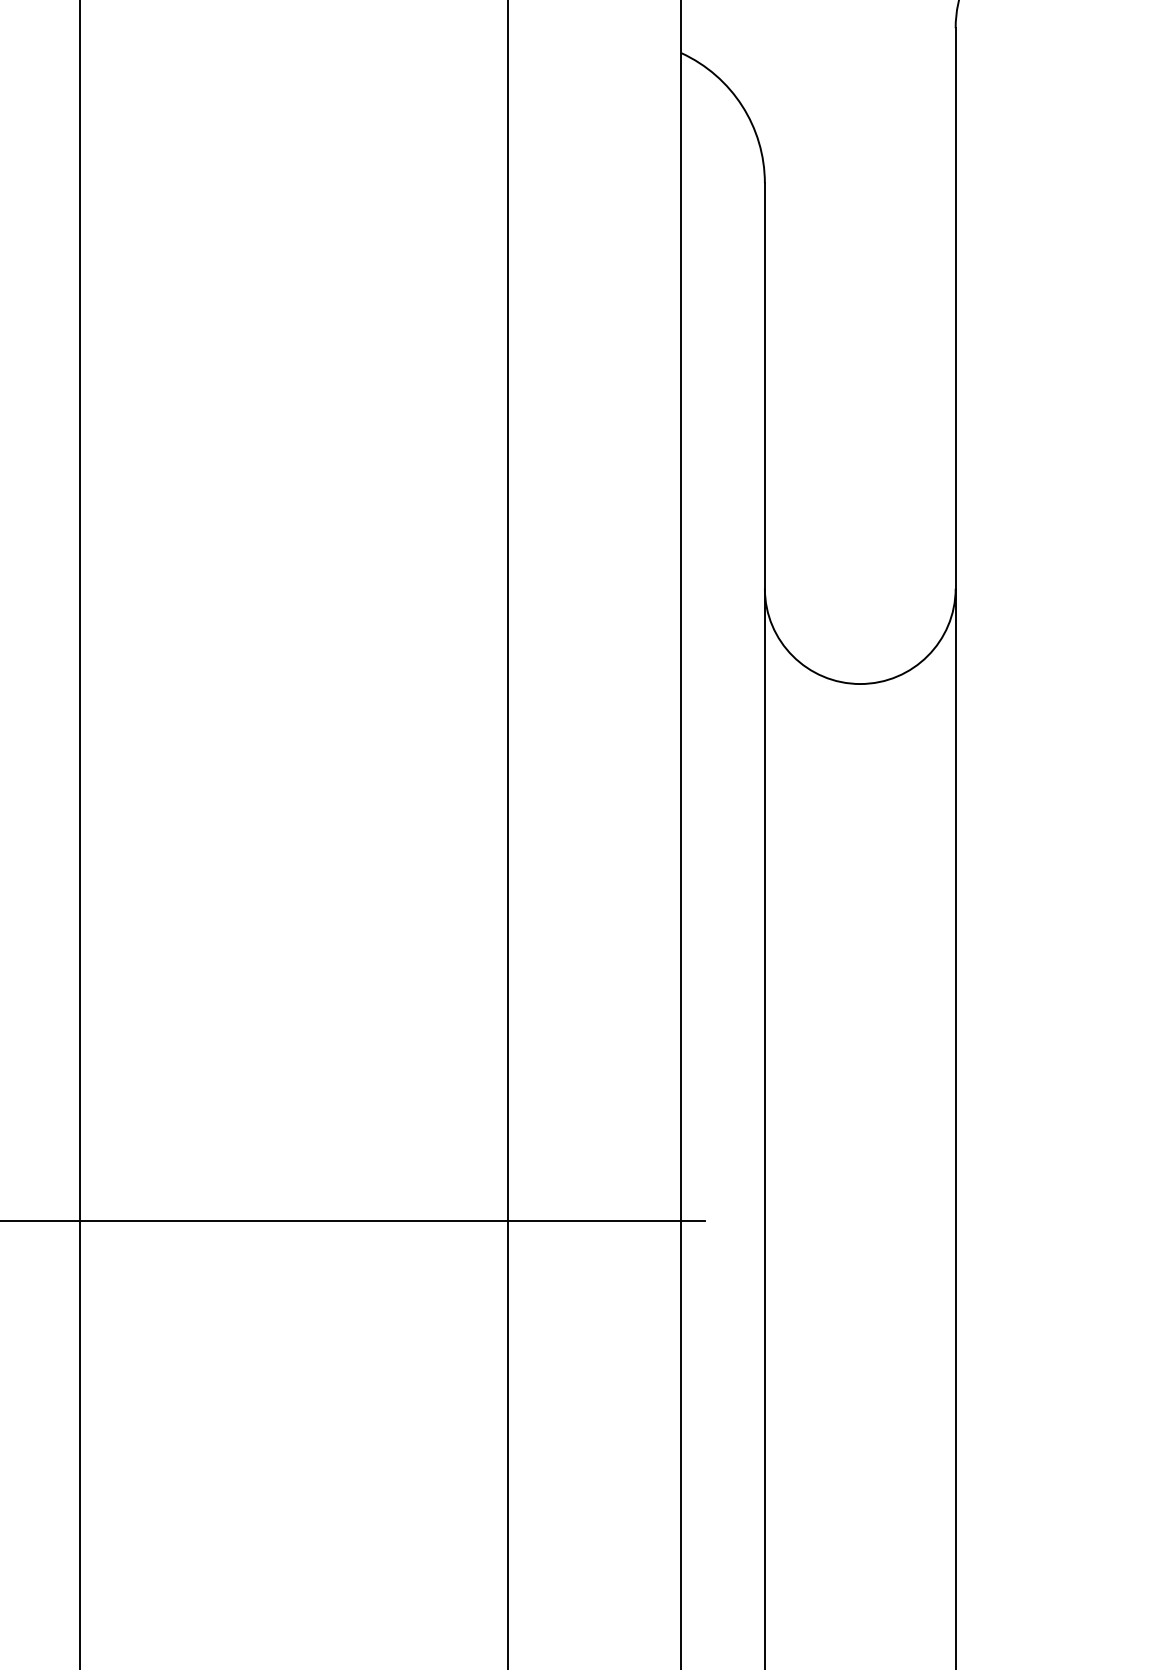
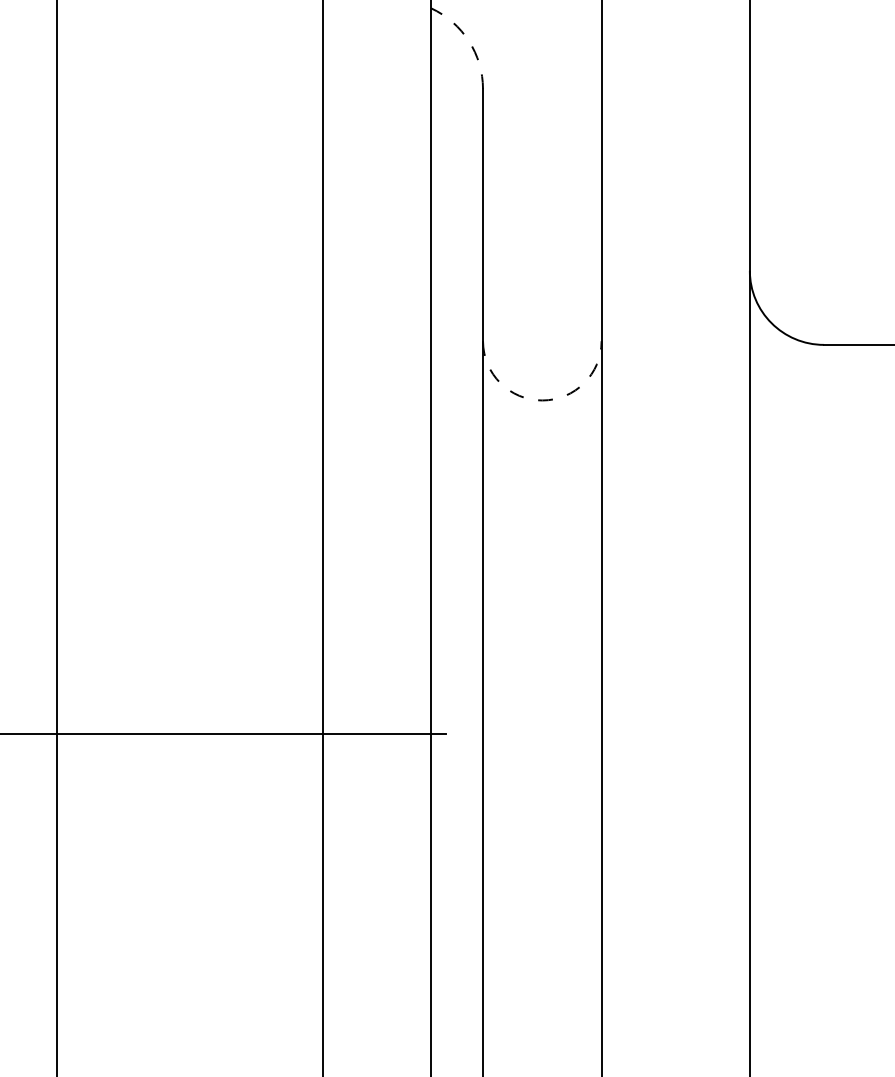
arc: (741, 106) -> (468, 41), solid -> dashed
arc: (860, 684) -> (542, 400), solid -> dashed

